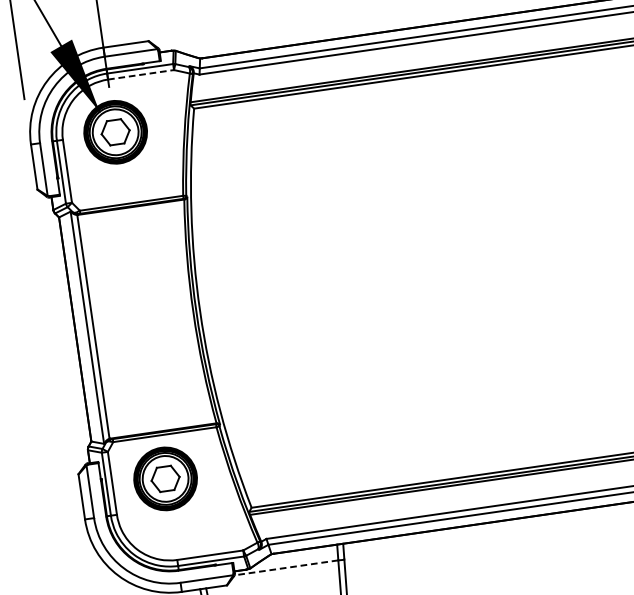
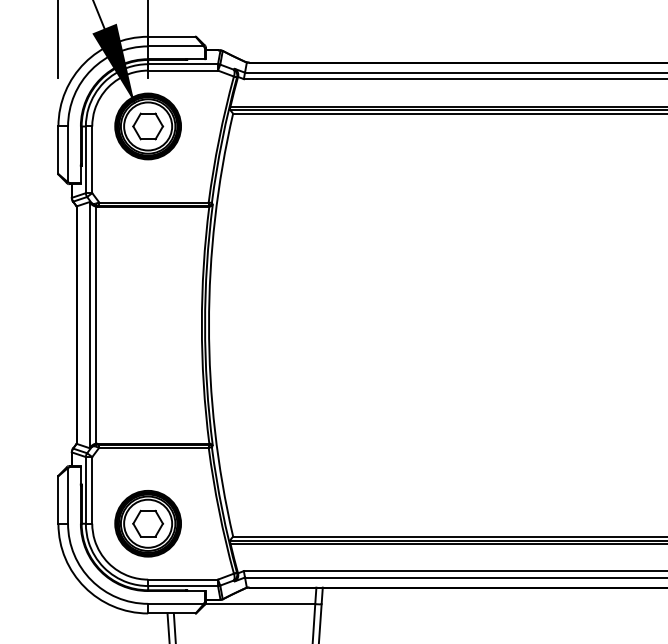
line: (141, 74) -> (183, 70), dashed -> solid
part: (164, 478) -> (147, 523), moved
line: (286, 568) -> (260, 604), dashed -> solid

